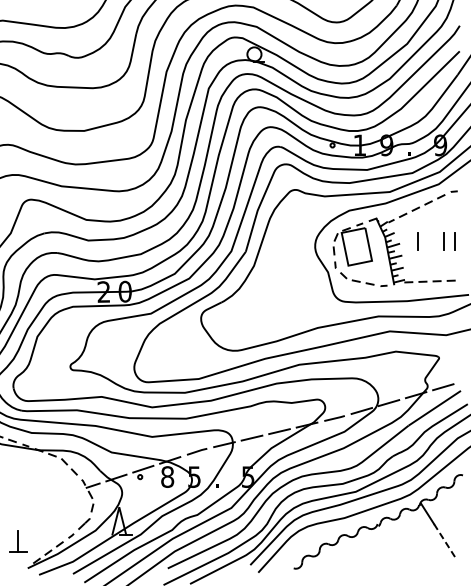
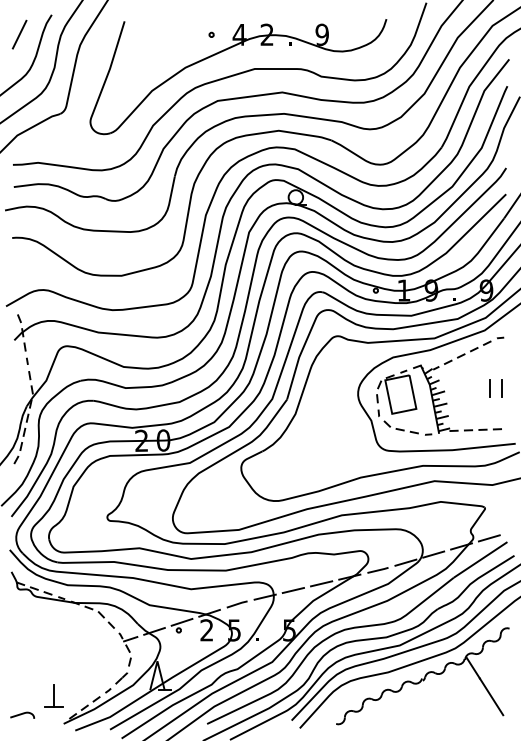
line: (418, 240) -> (463, 388), removed
text: (167, 477) -> (206, 630), 8 -> 2
line: (445, 541) -> (491, 696), dashed -> solid

